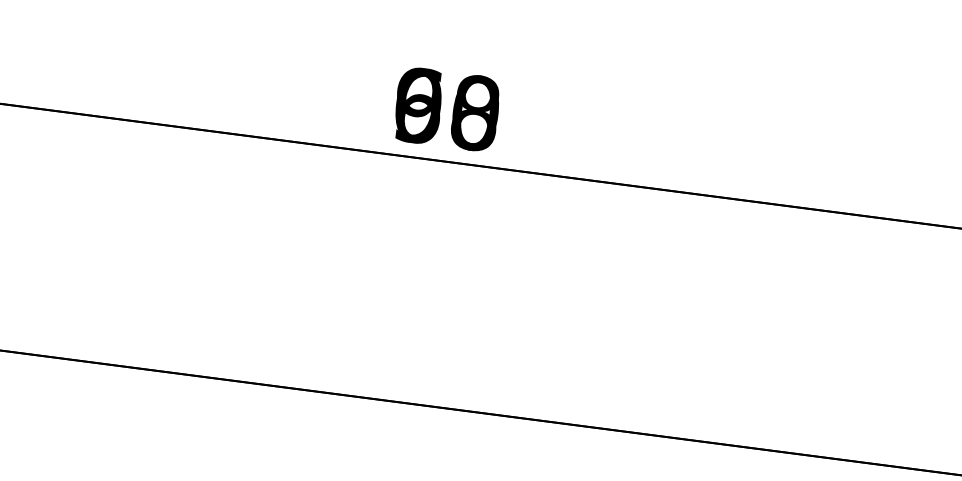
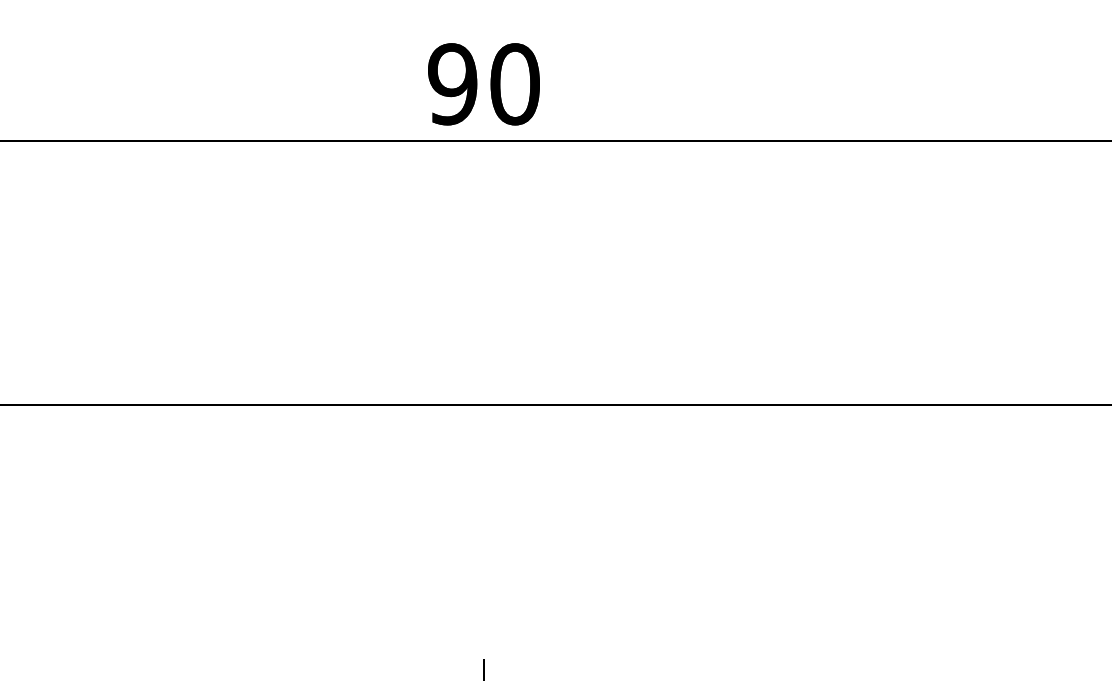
text: (446, 109) -> (483, 84), 68 -> 90

